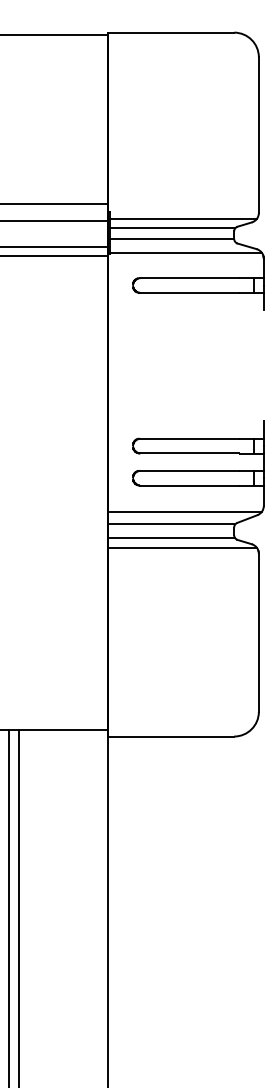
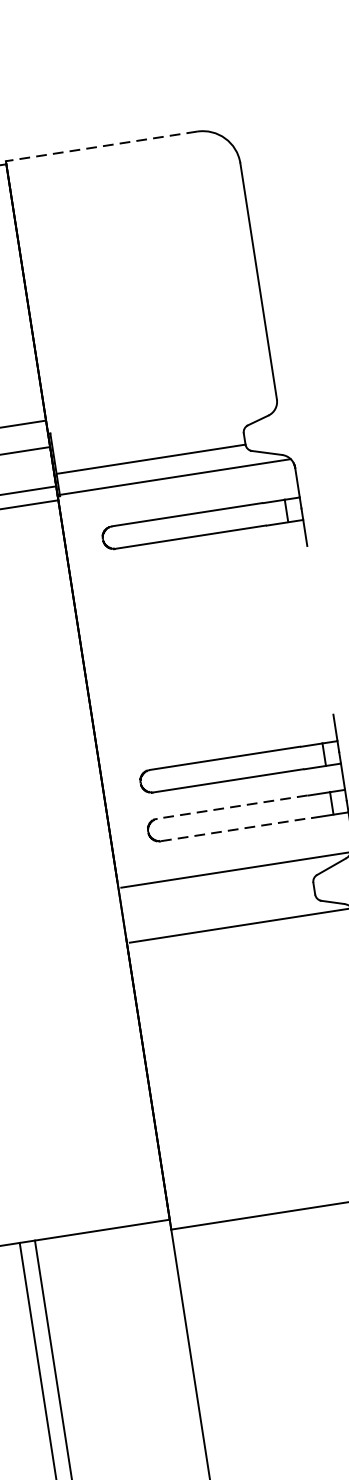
line: (171, 32) -> (101, 146), solid -> dashed
line: (183, 218) -> (163, 425), removed
line: (172, 228) -> (149, 443), removed
line: (189, 470) -> (232, 806), solid -> dashed
line: (190, 485) -> (237, 829), solid -> dashed
line: (172, 524) -> (219, 892), removed
line: (172, 538) -> (222, 913), removed

